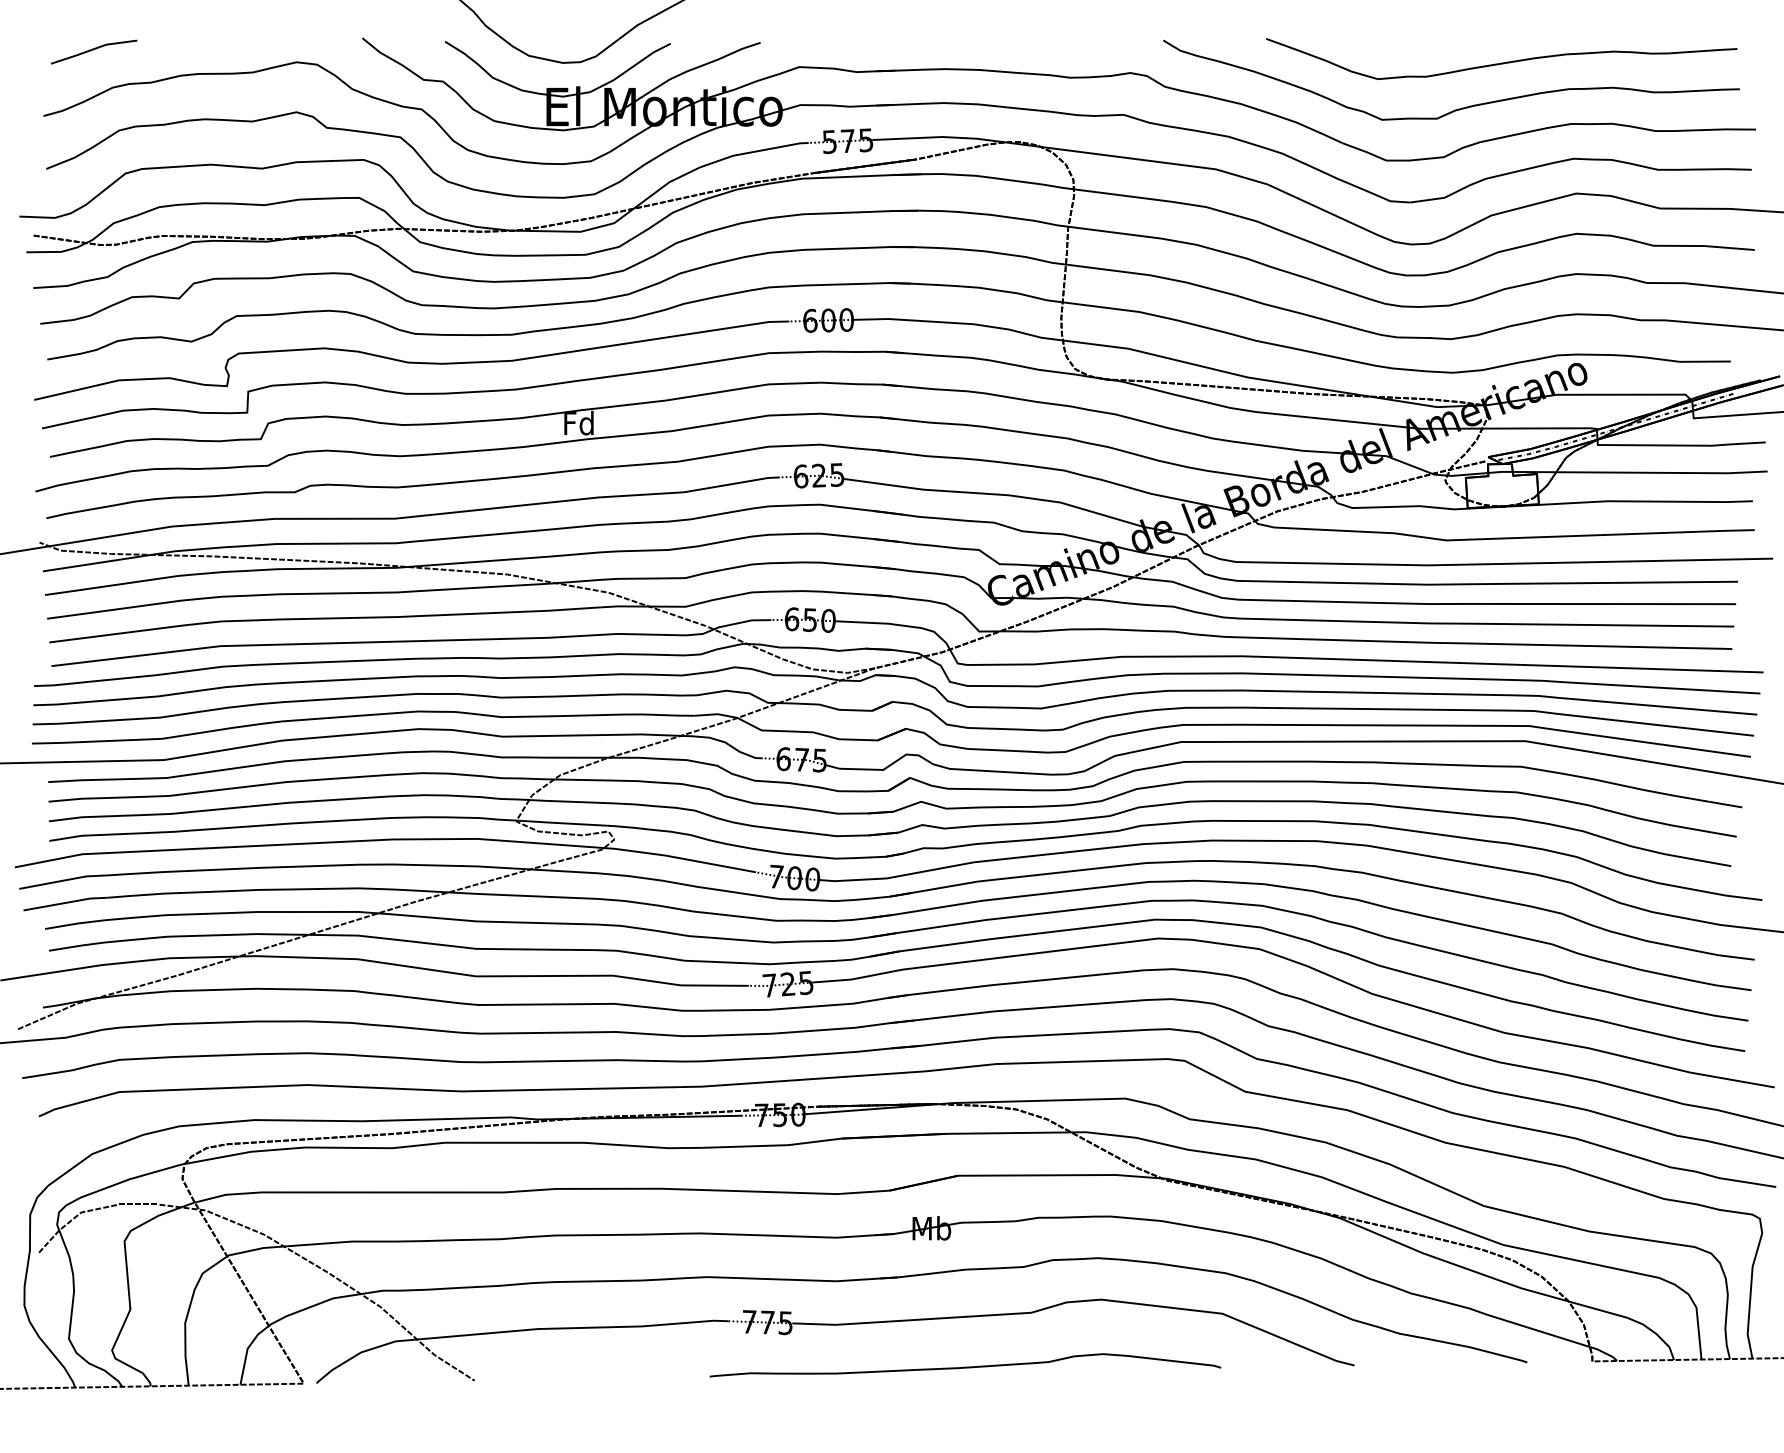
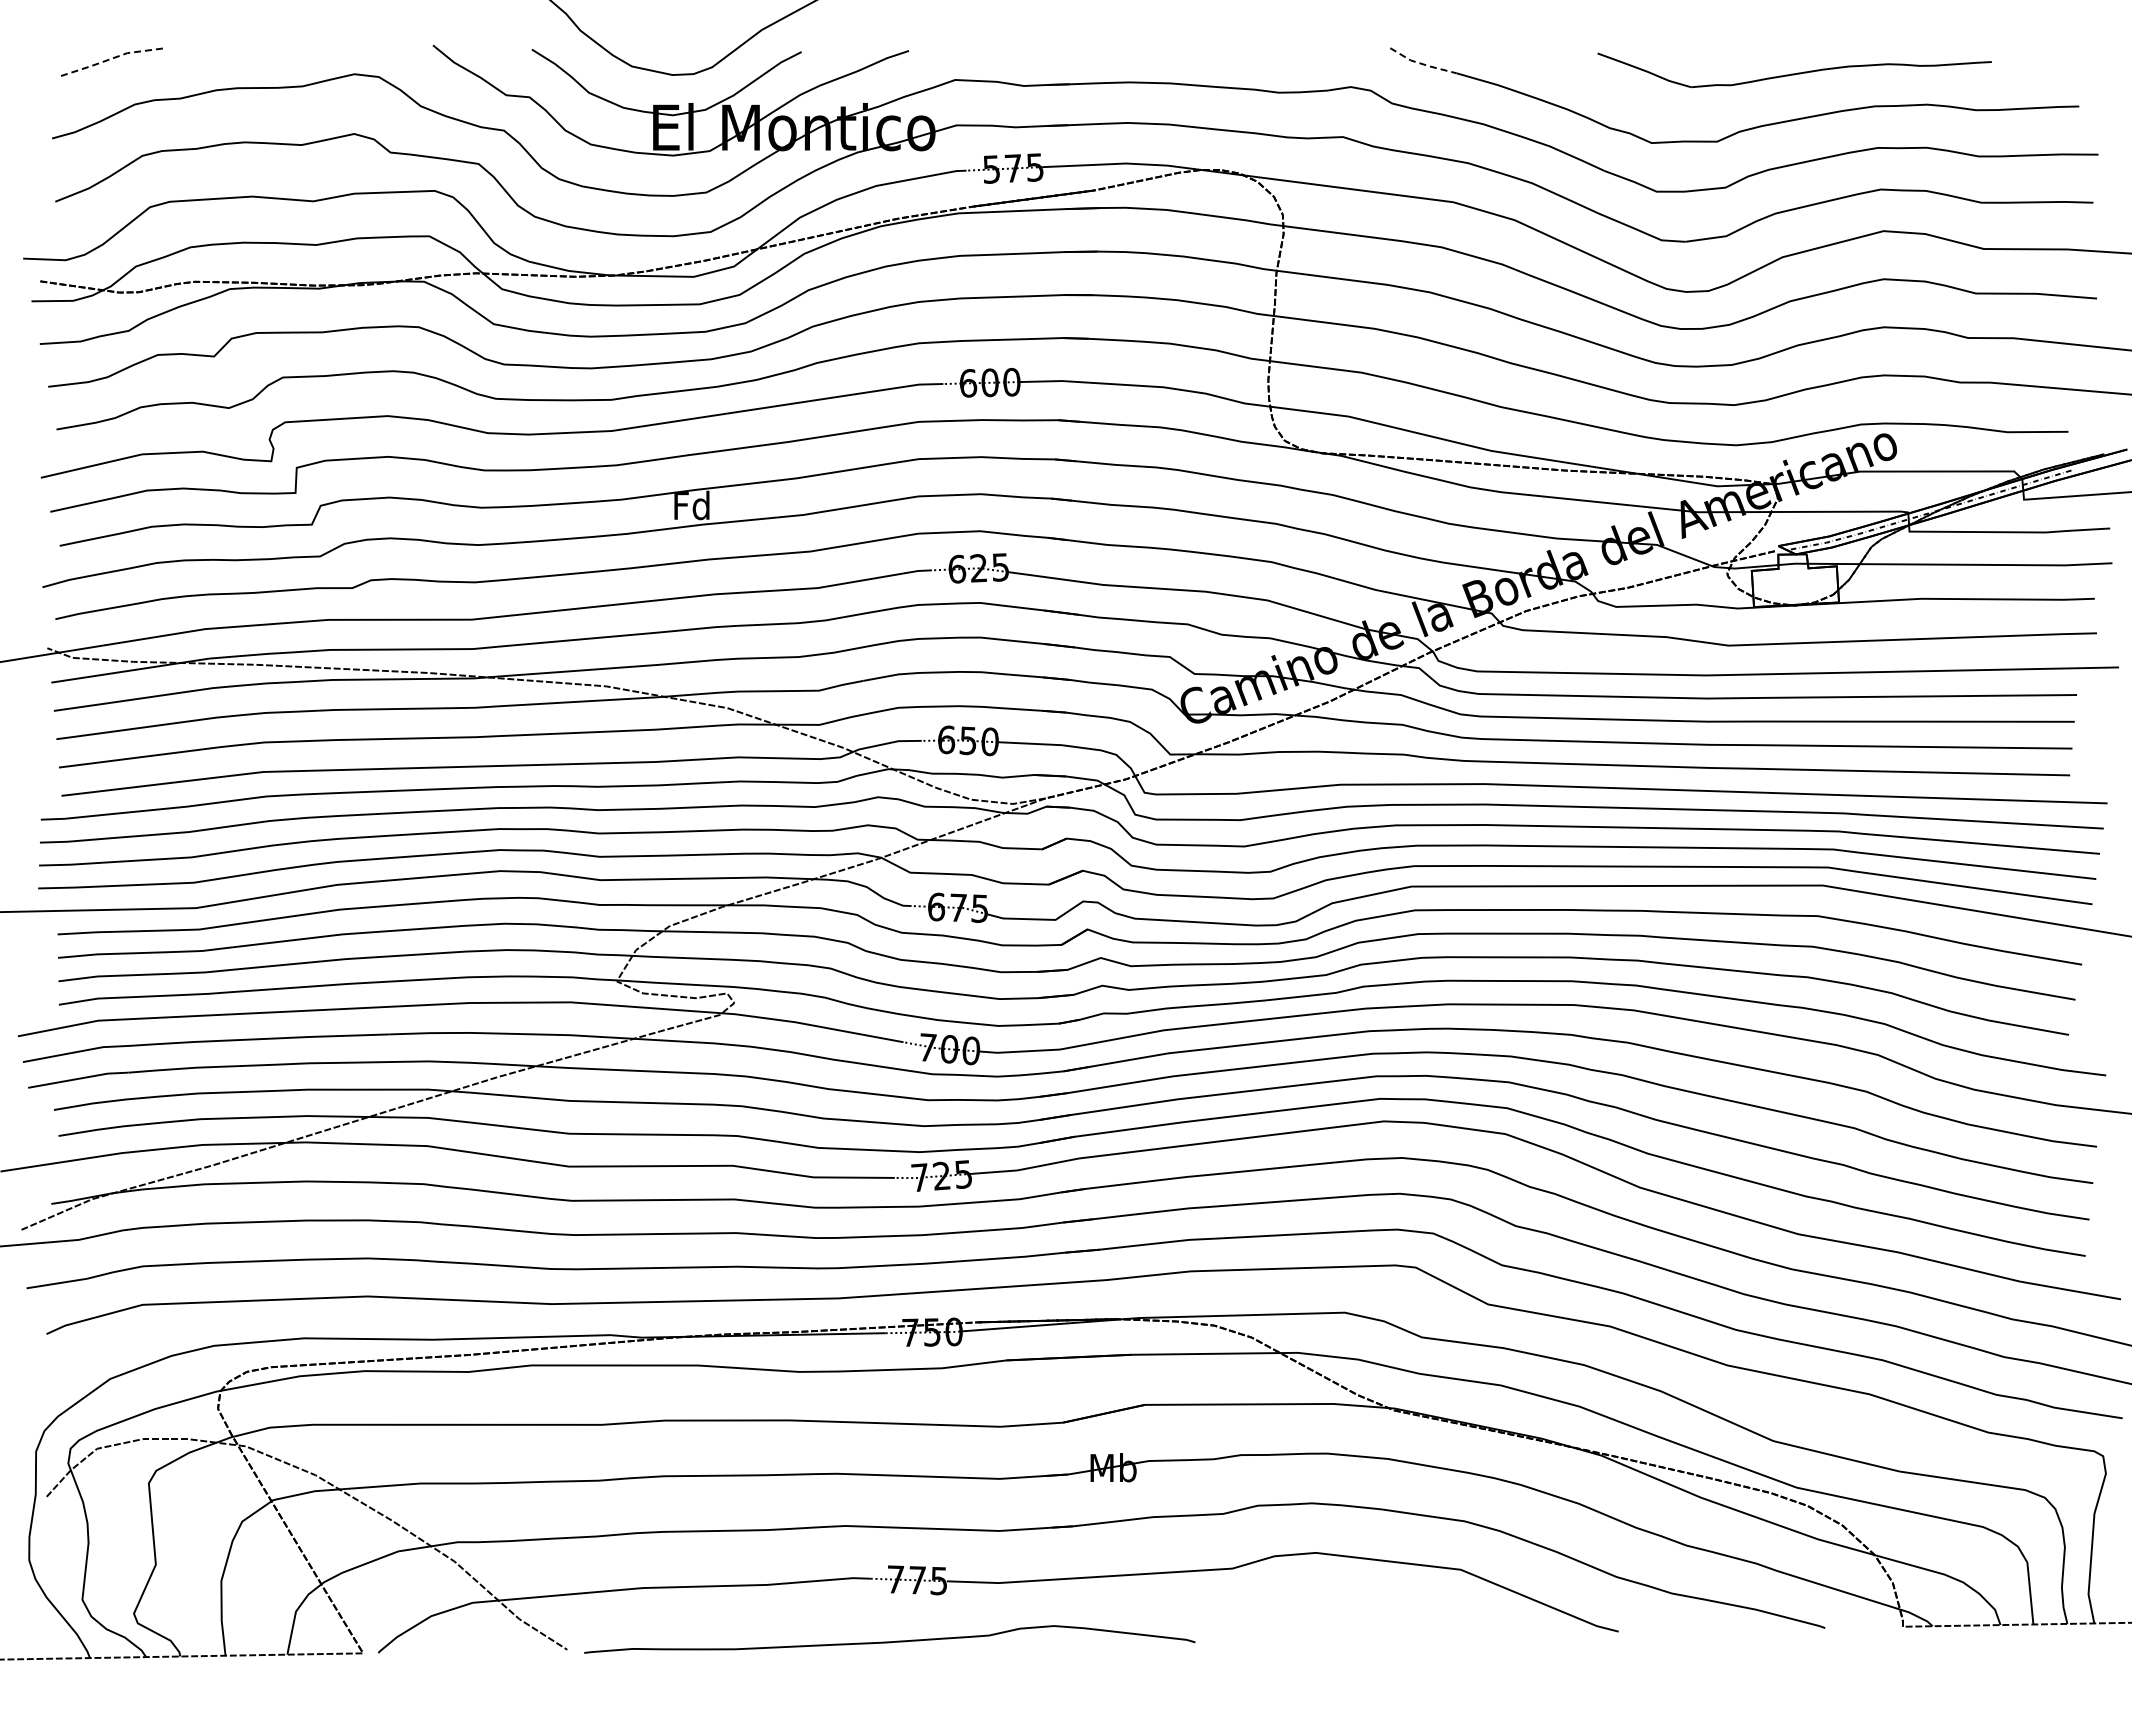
line: (94, 49) -> (112, 58), solid -> dashed
line: (1190, 54) -> (1422, 64), solid -> dashed
part: (1501, 59) -> (1794, 70), size x0.7
curve: (965, 1367) -> (889, 1641), moved

